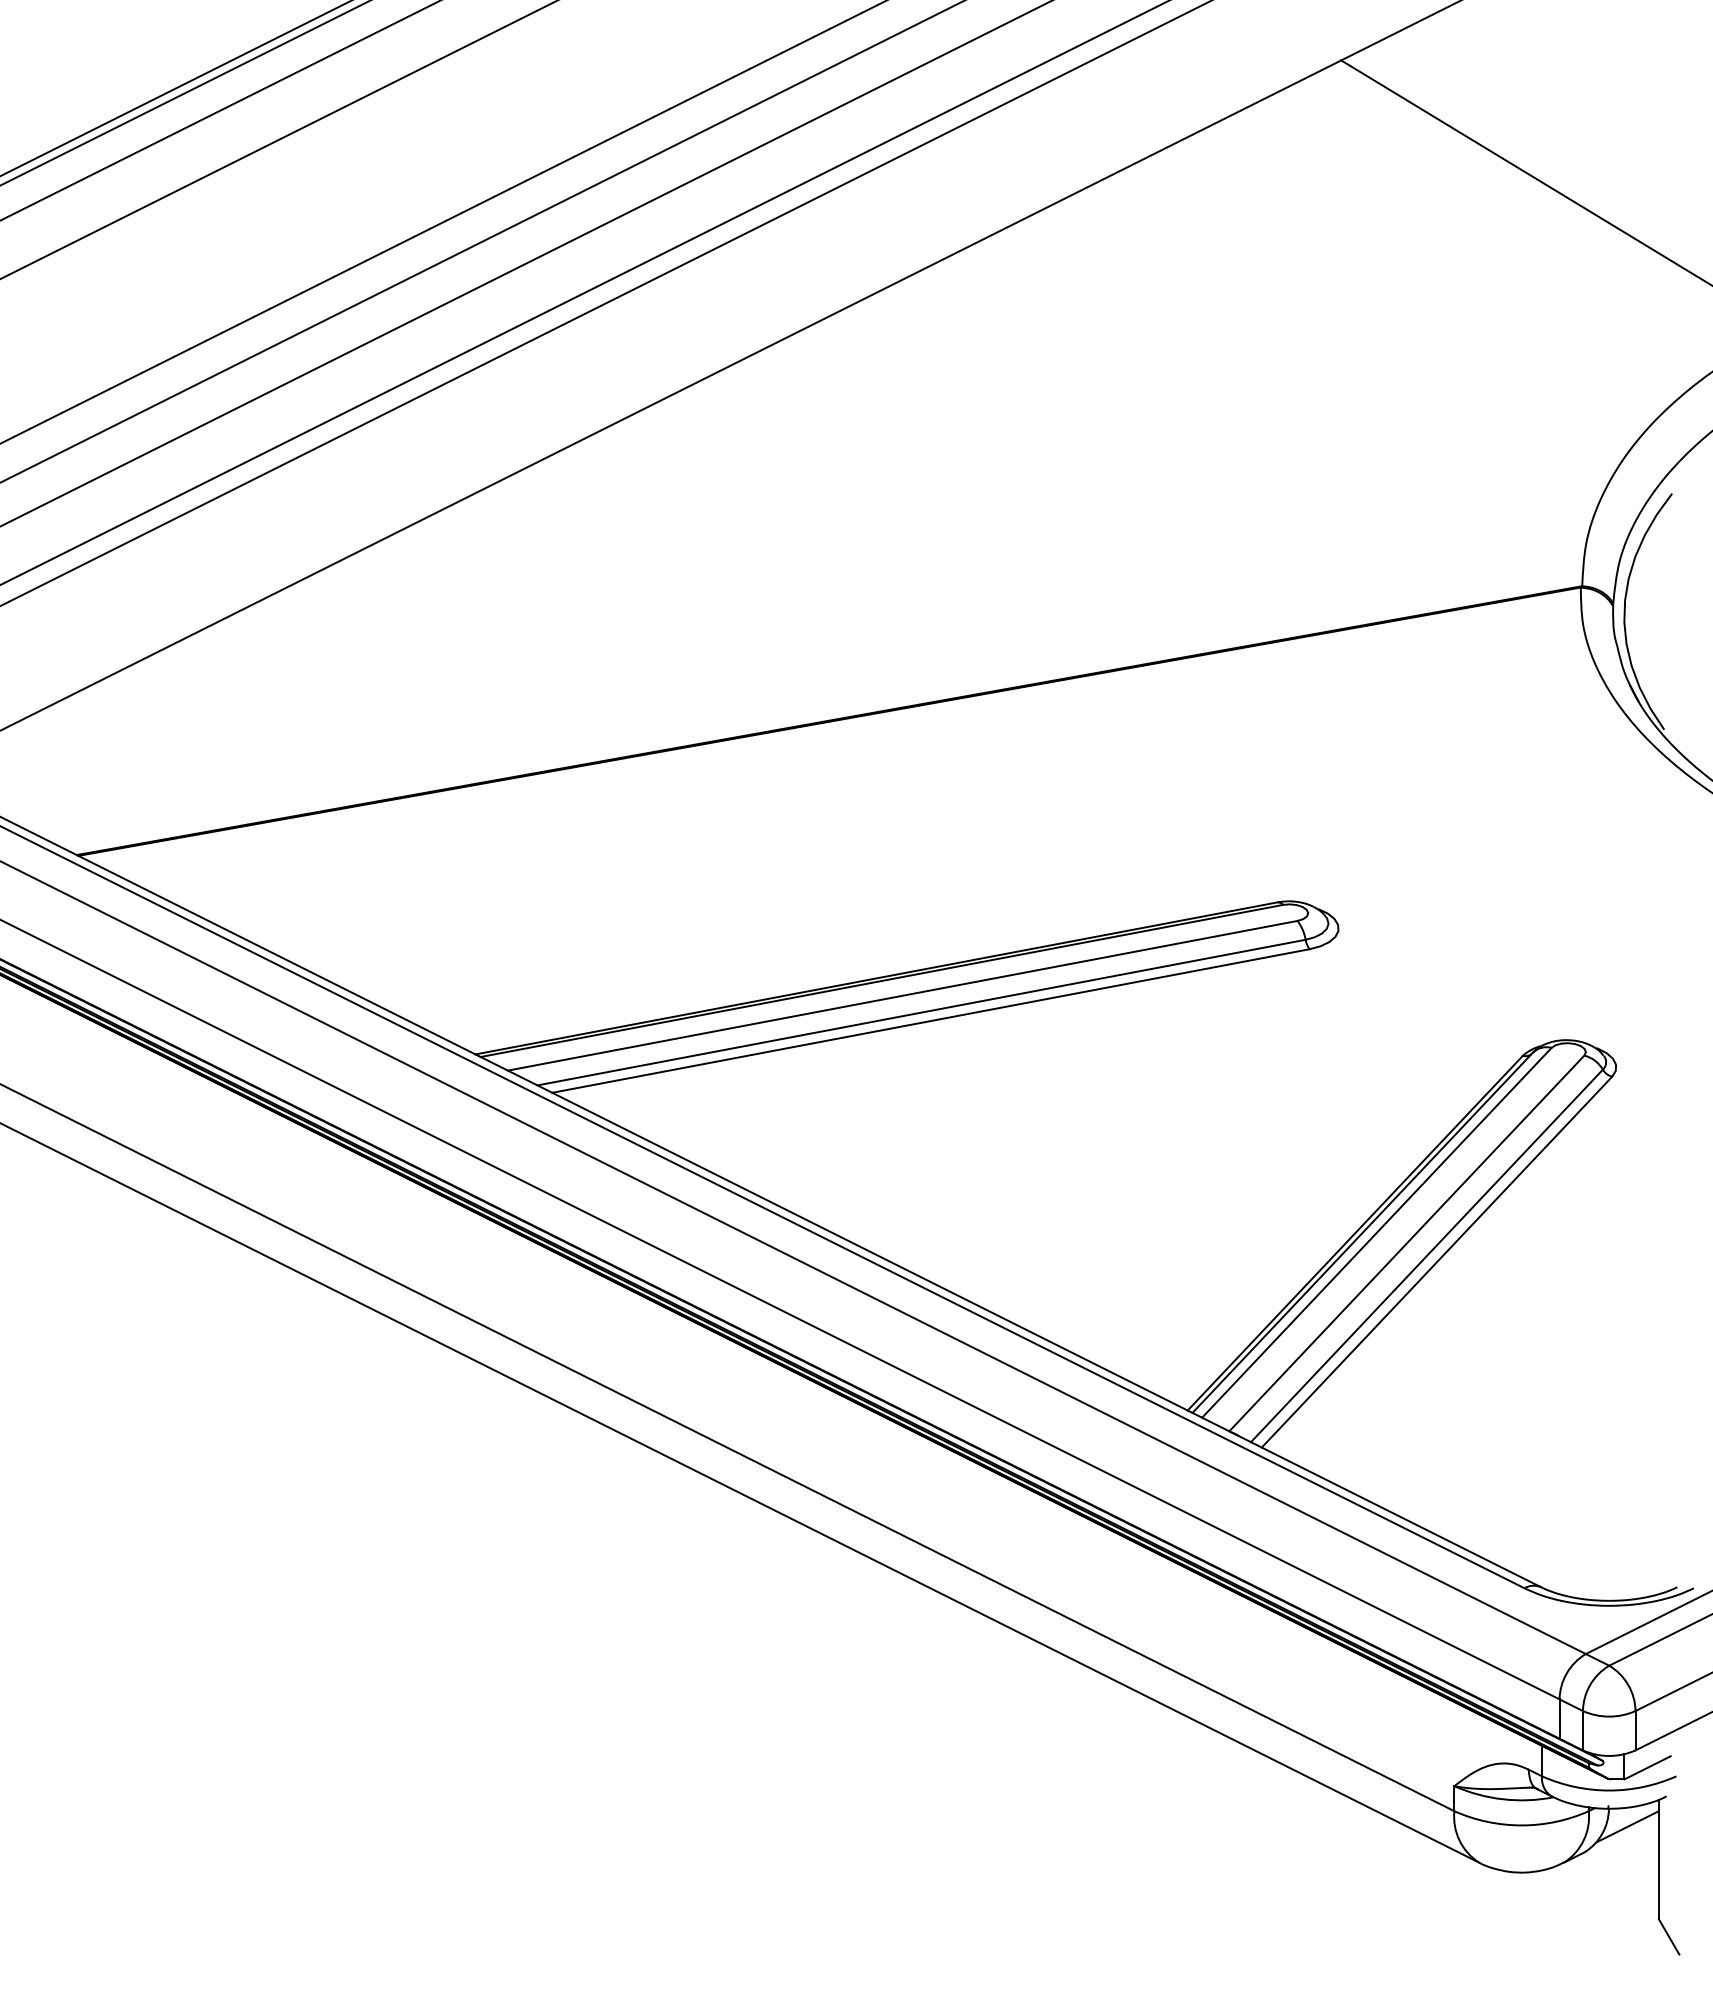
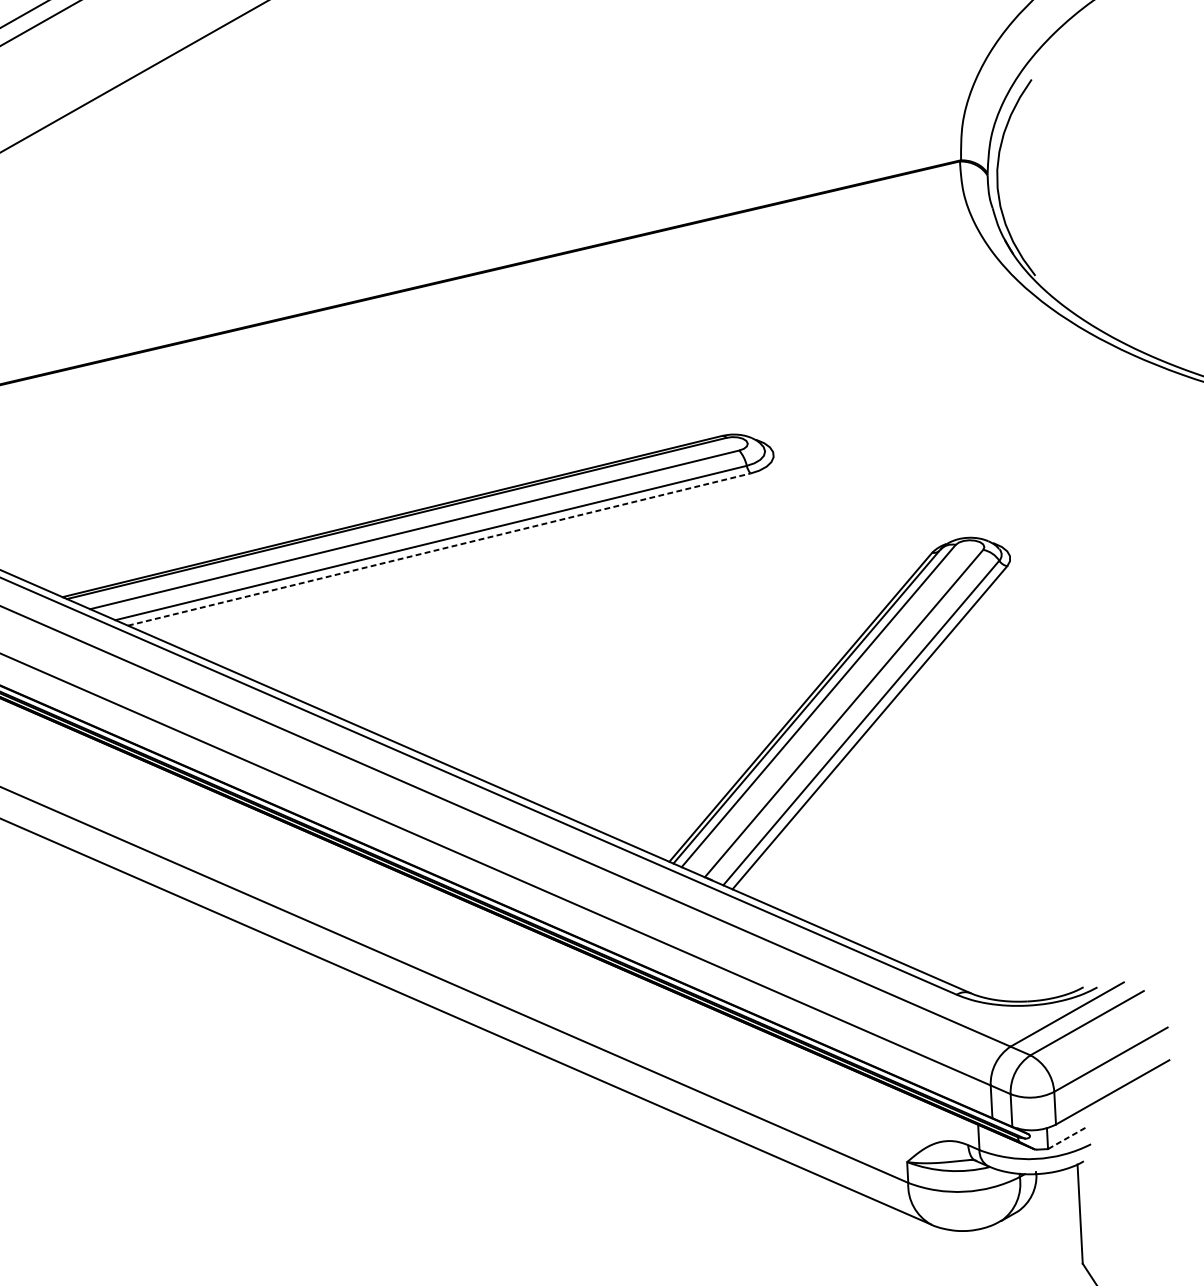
line: (931, 1020) -> (439, 549), solid -> dashed
line: (1647, 1767) -> (1066, 1138), solid -> dashed
line: (1627, 1826) -> (1052, 1188), removed

